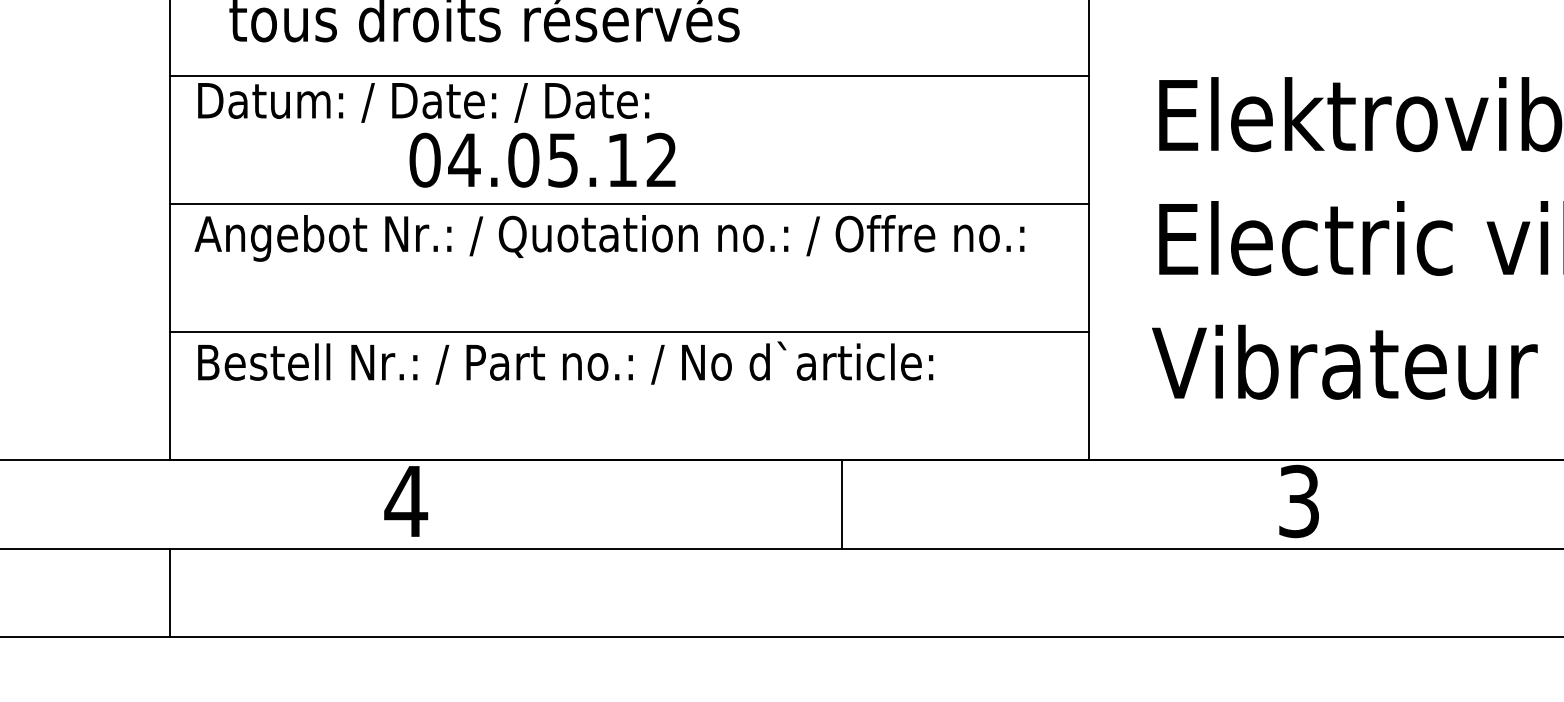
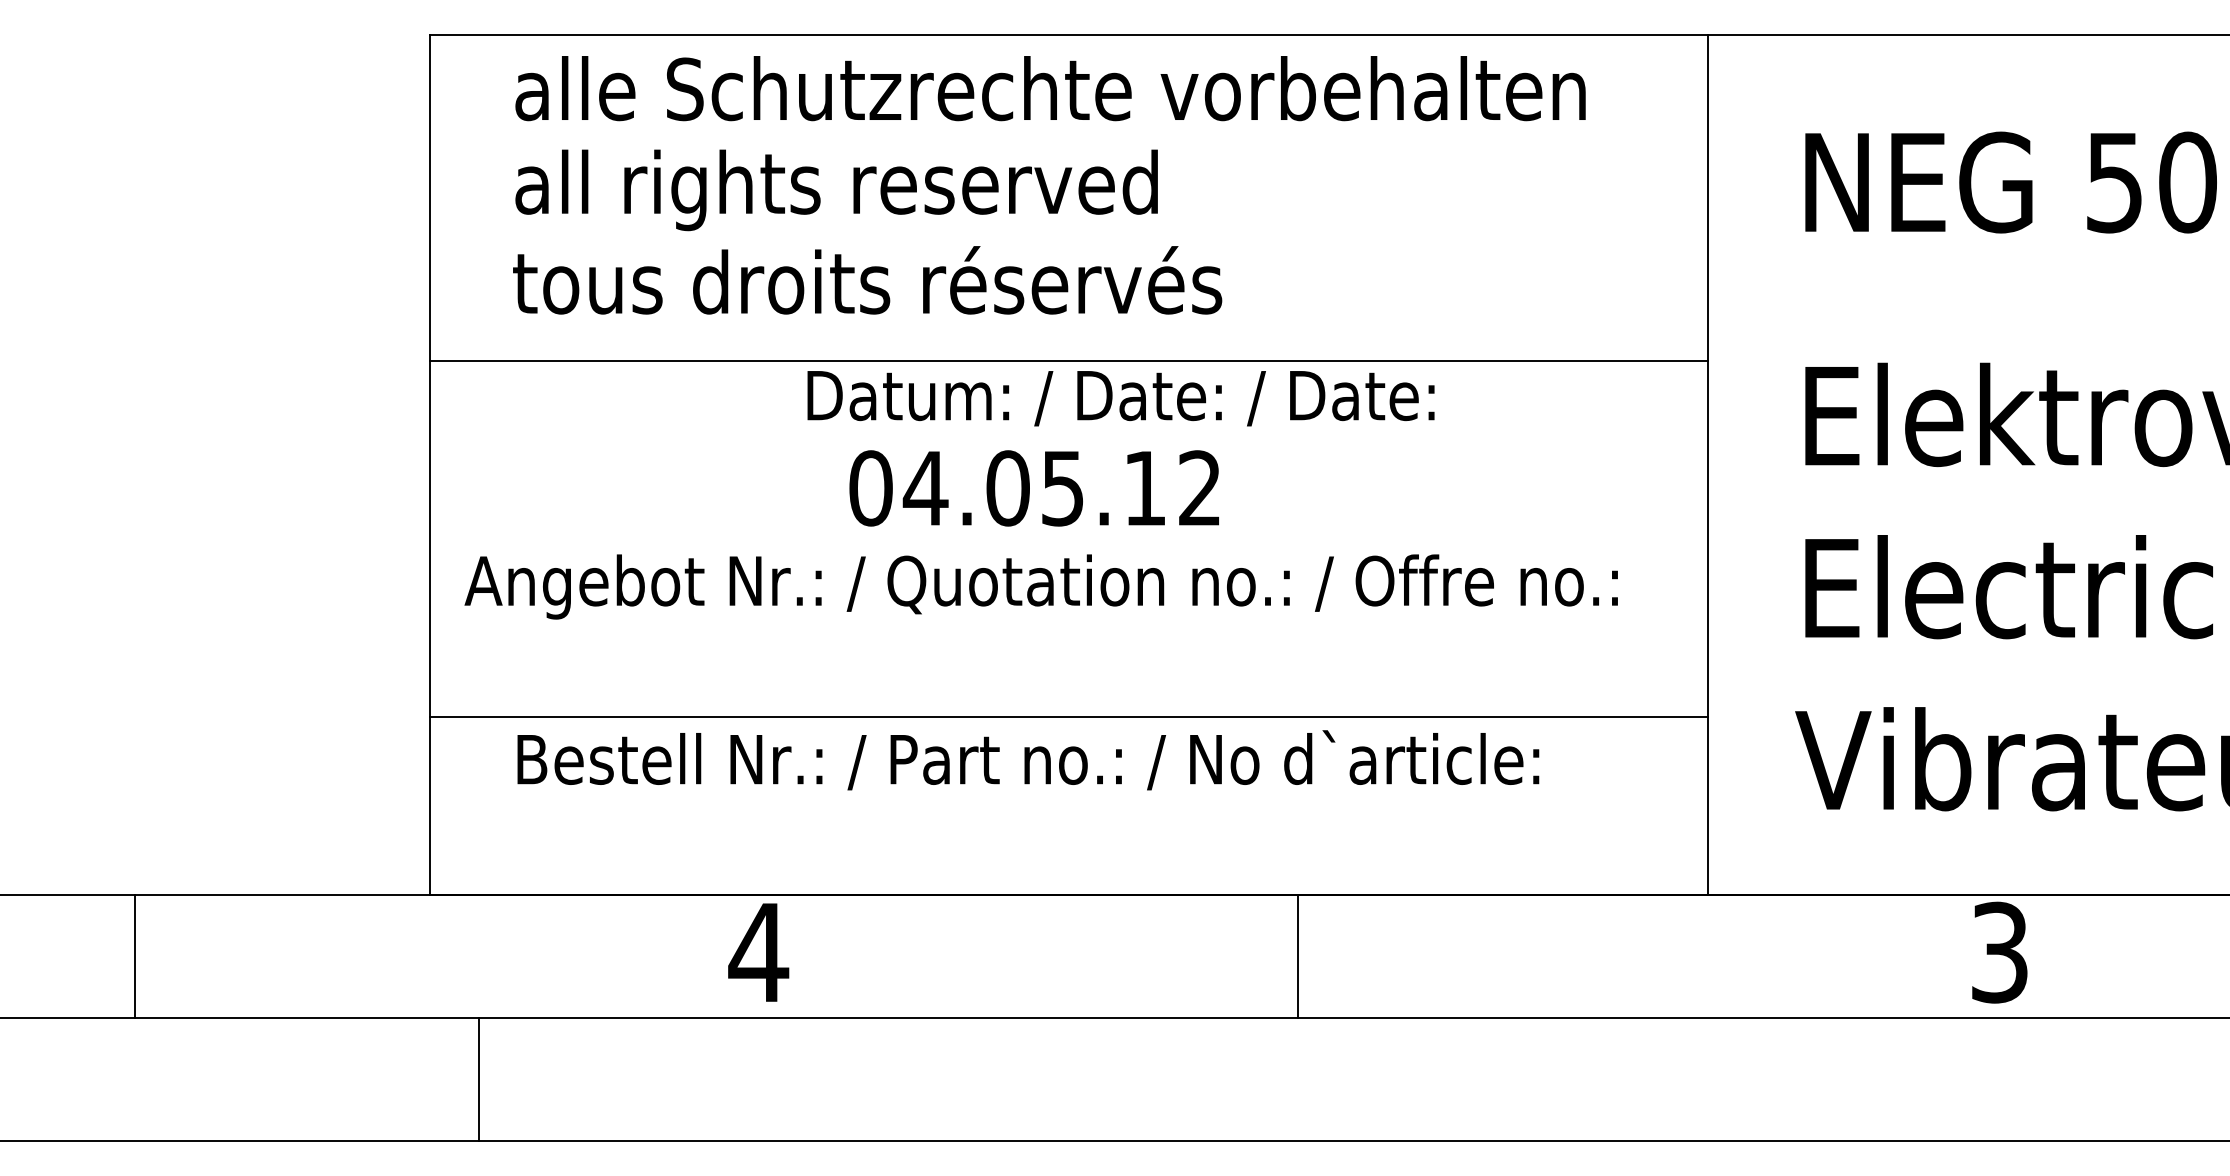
text: (423, 102) -> (1120, 398), moved
text: (542, 160) -> (1033, 488), moved
line: (629, 203) -> (1068, 538), removed
text: (565, 363) -> (1028, 760), moved
line: (841, 504) -> (1297, 956), moved
line: (170, 592) -> (479, 1079), moved

